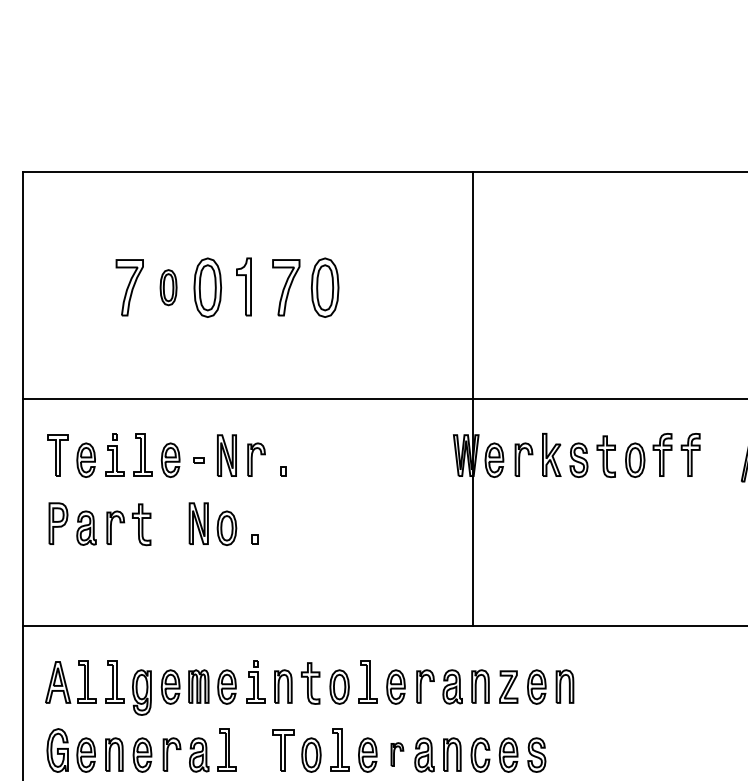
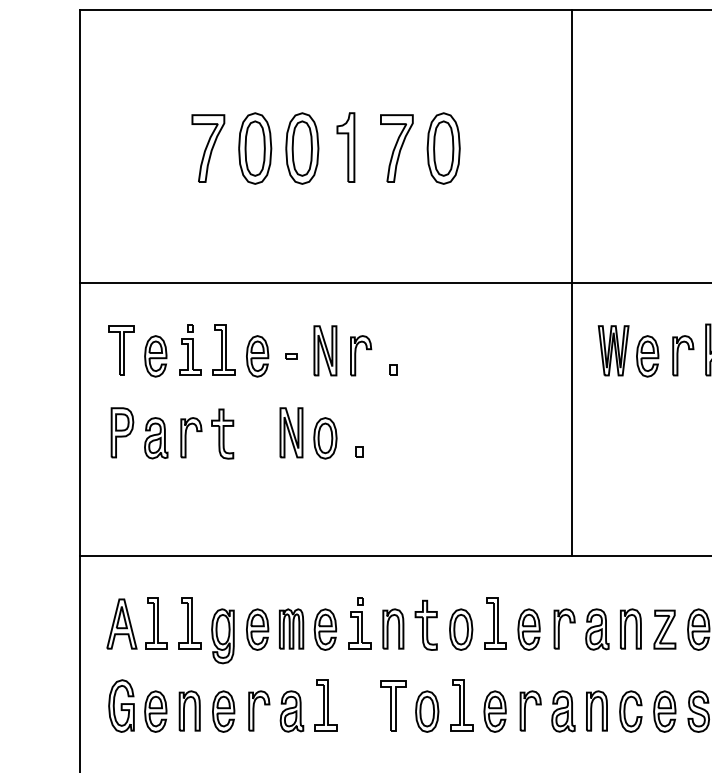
part: (168, 287) -> (254, 148), size x1.67
line: (472, 399) -> (571, 283), moved
part: (397, 754) -> (530, 710), size x1.43

